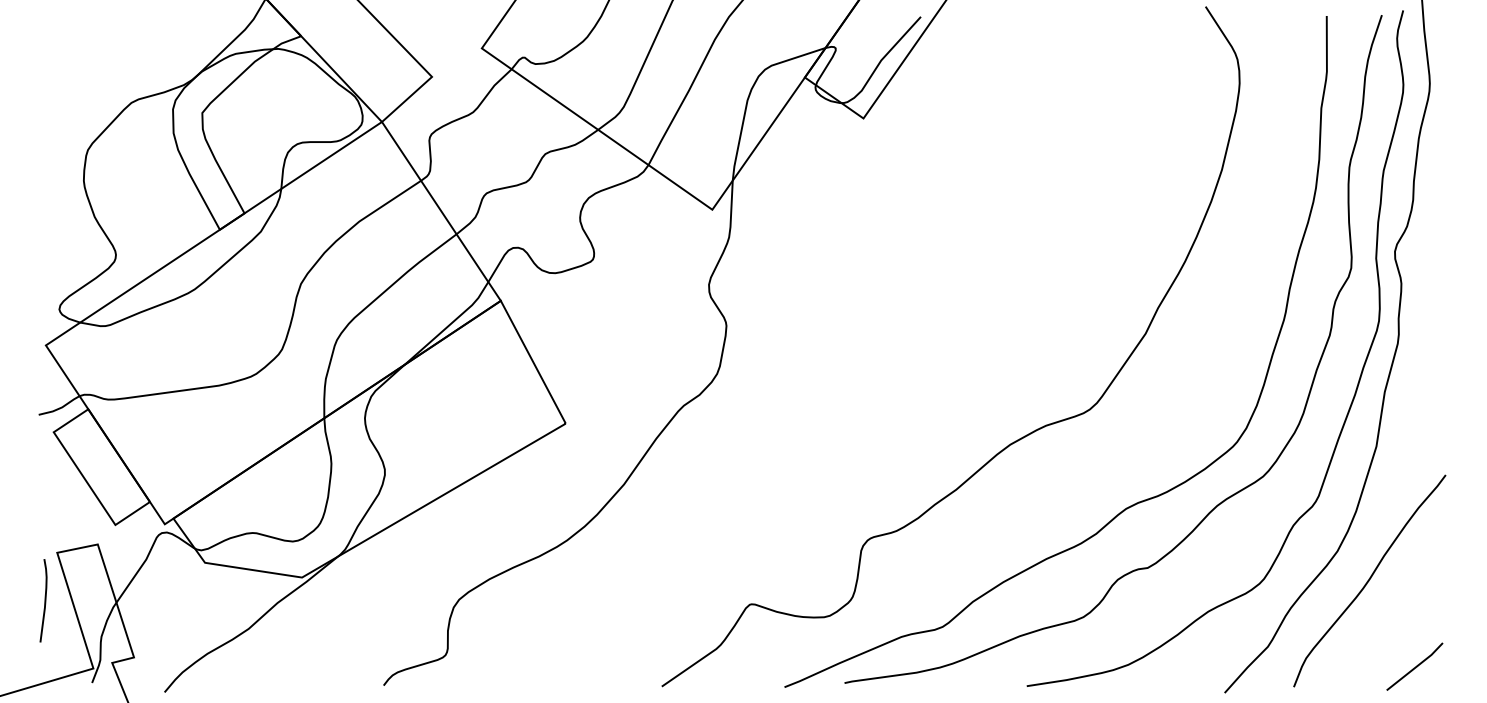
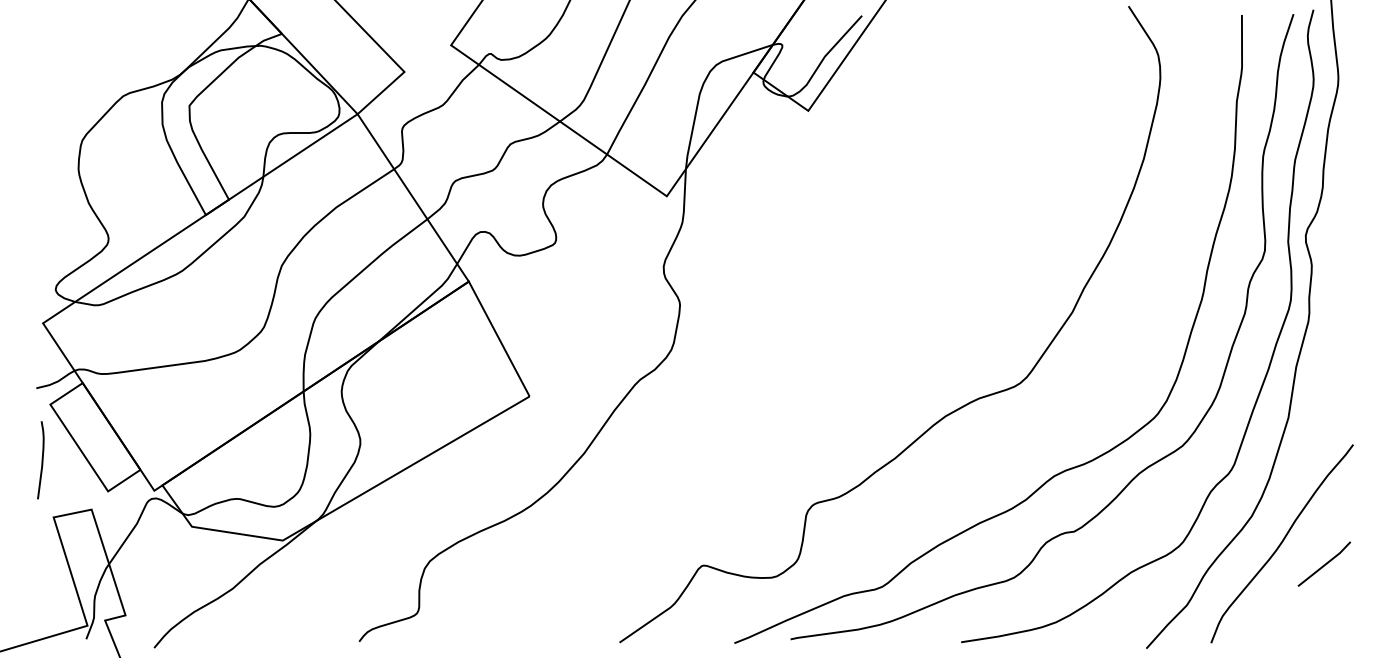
curve: (44, 600) -> (41, 460), moved
line: (1415, 666) -> (1324, 563), moved

